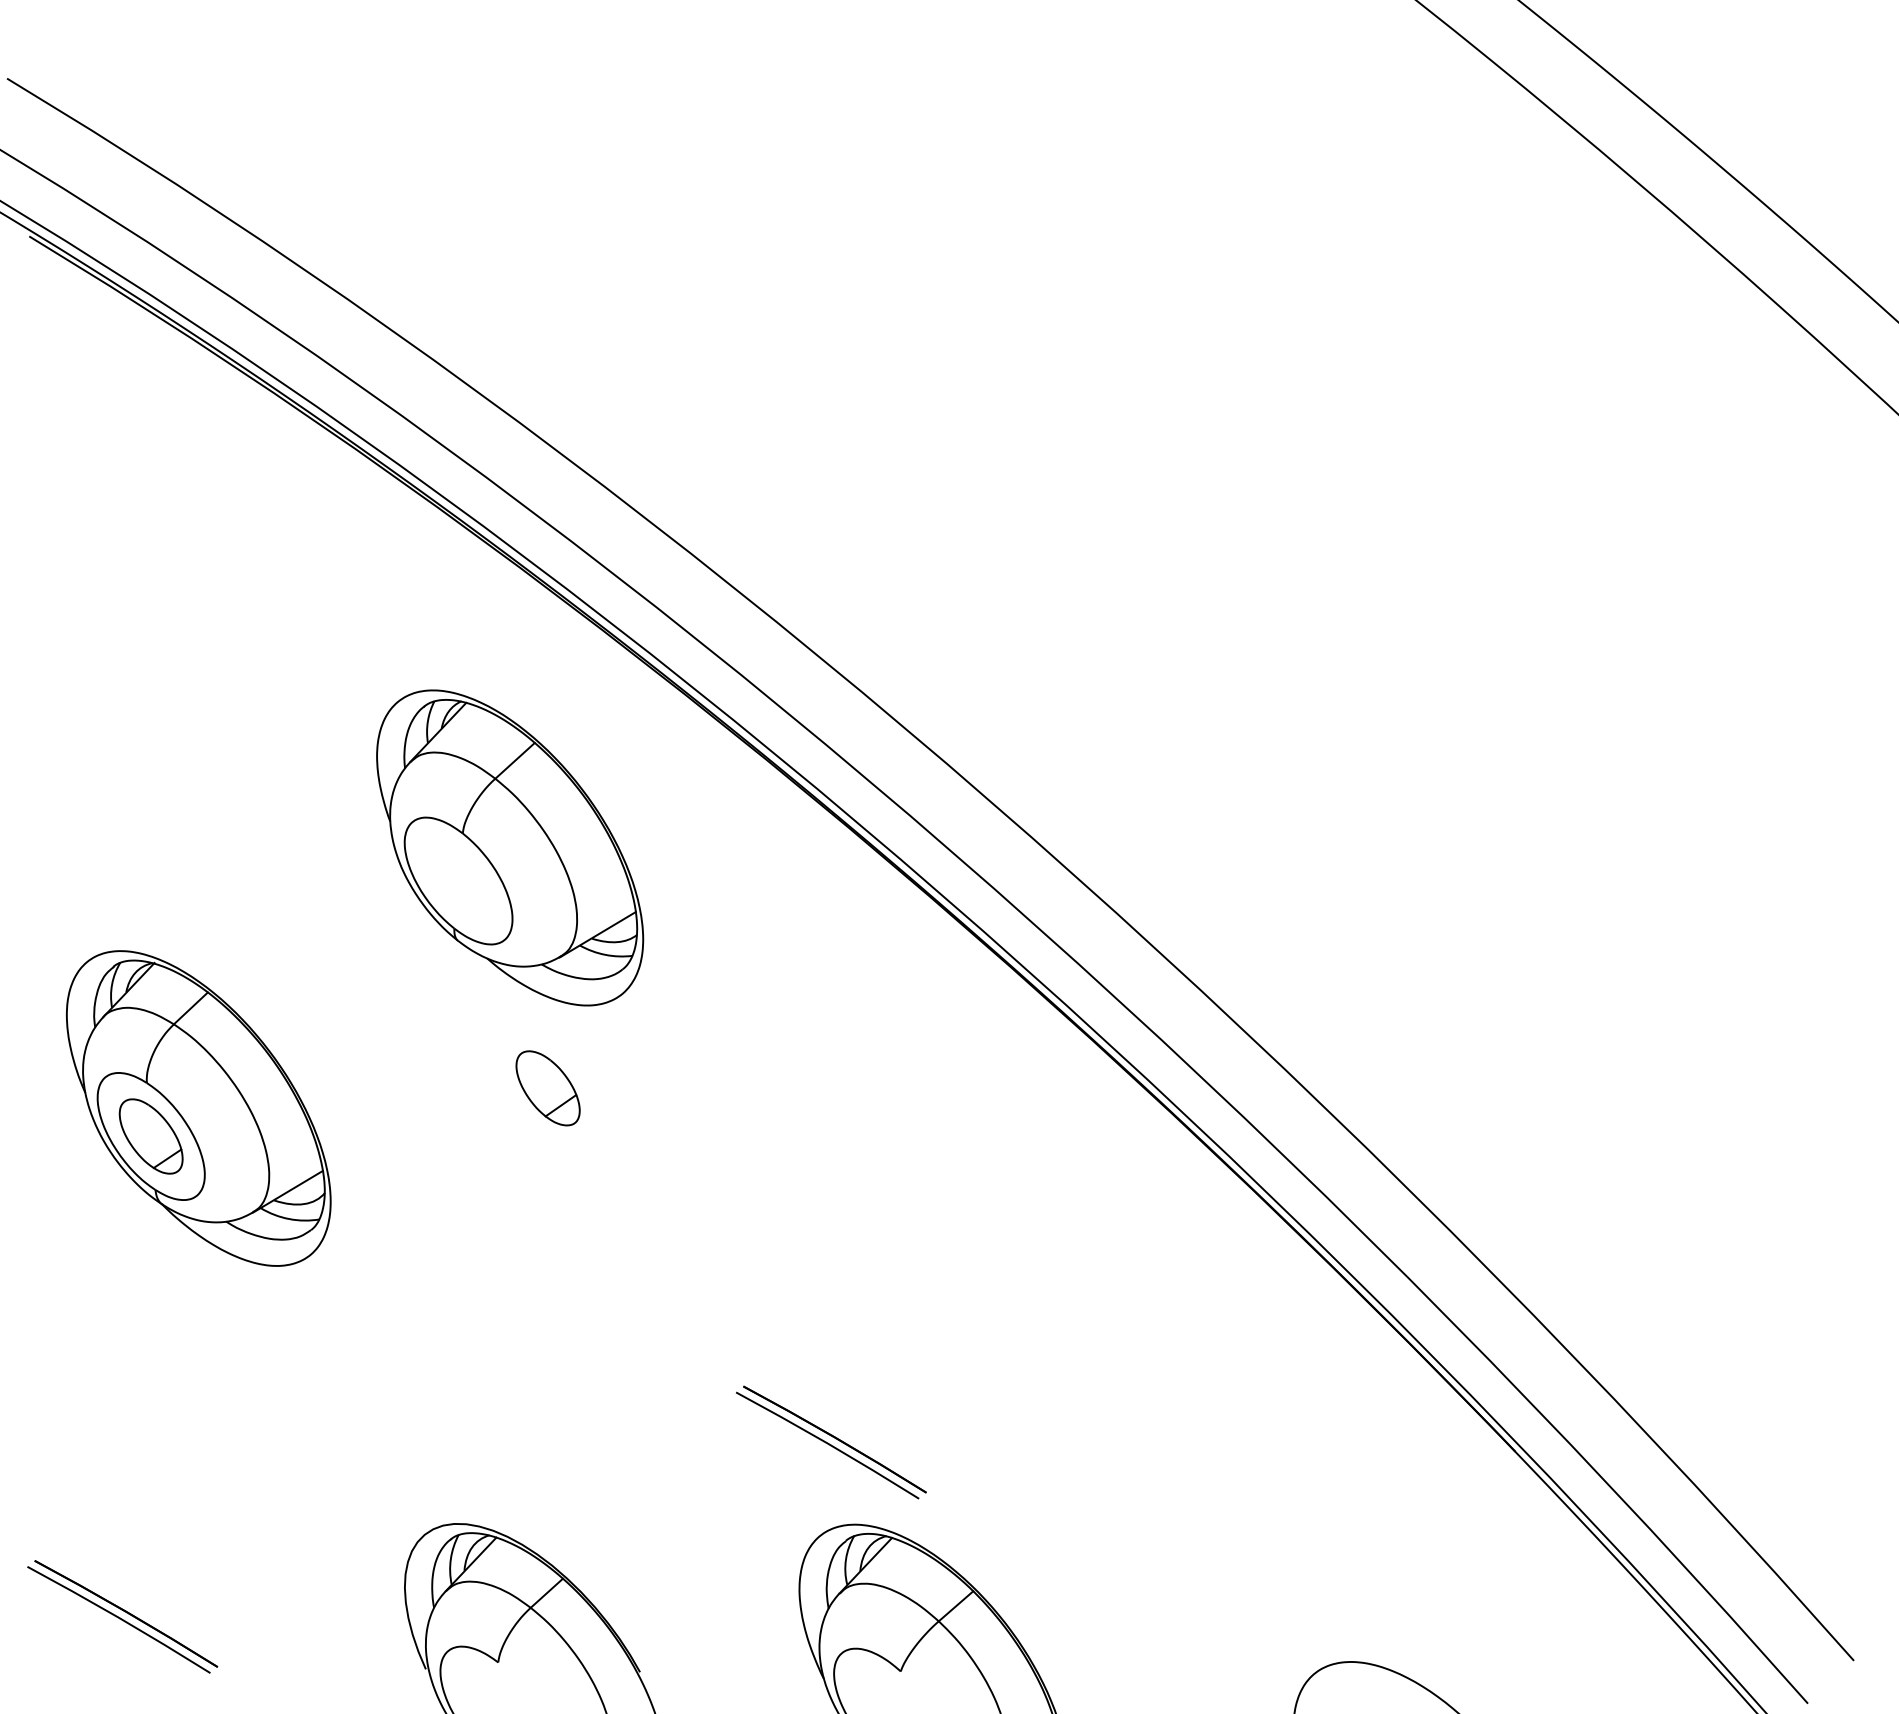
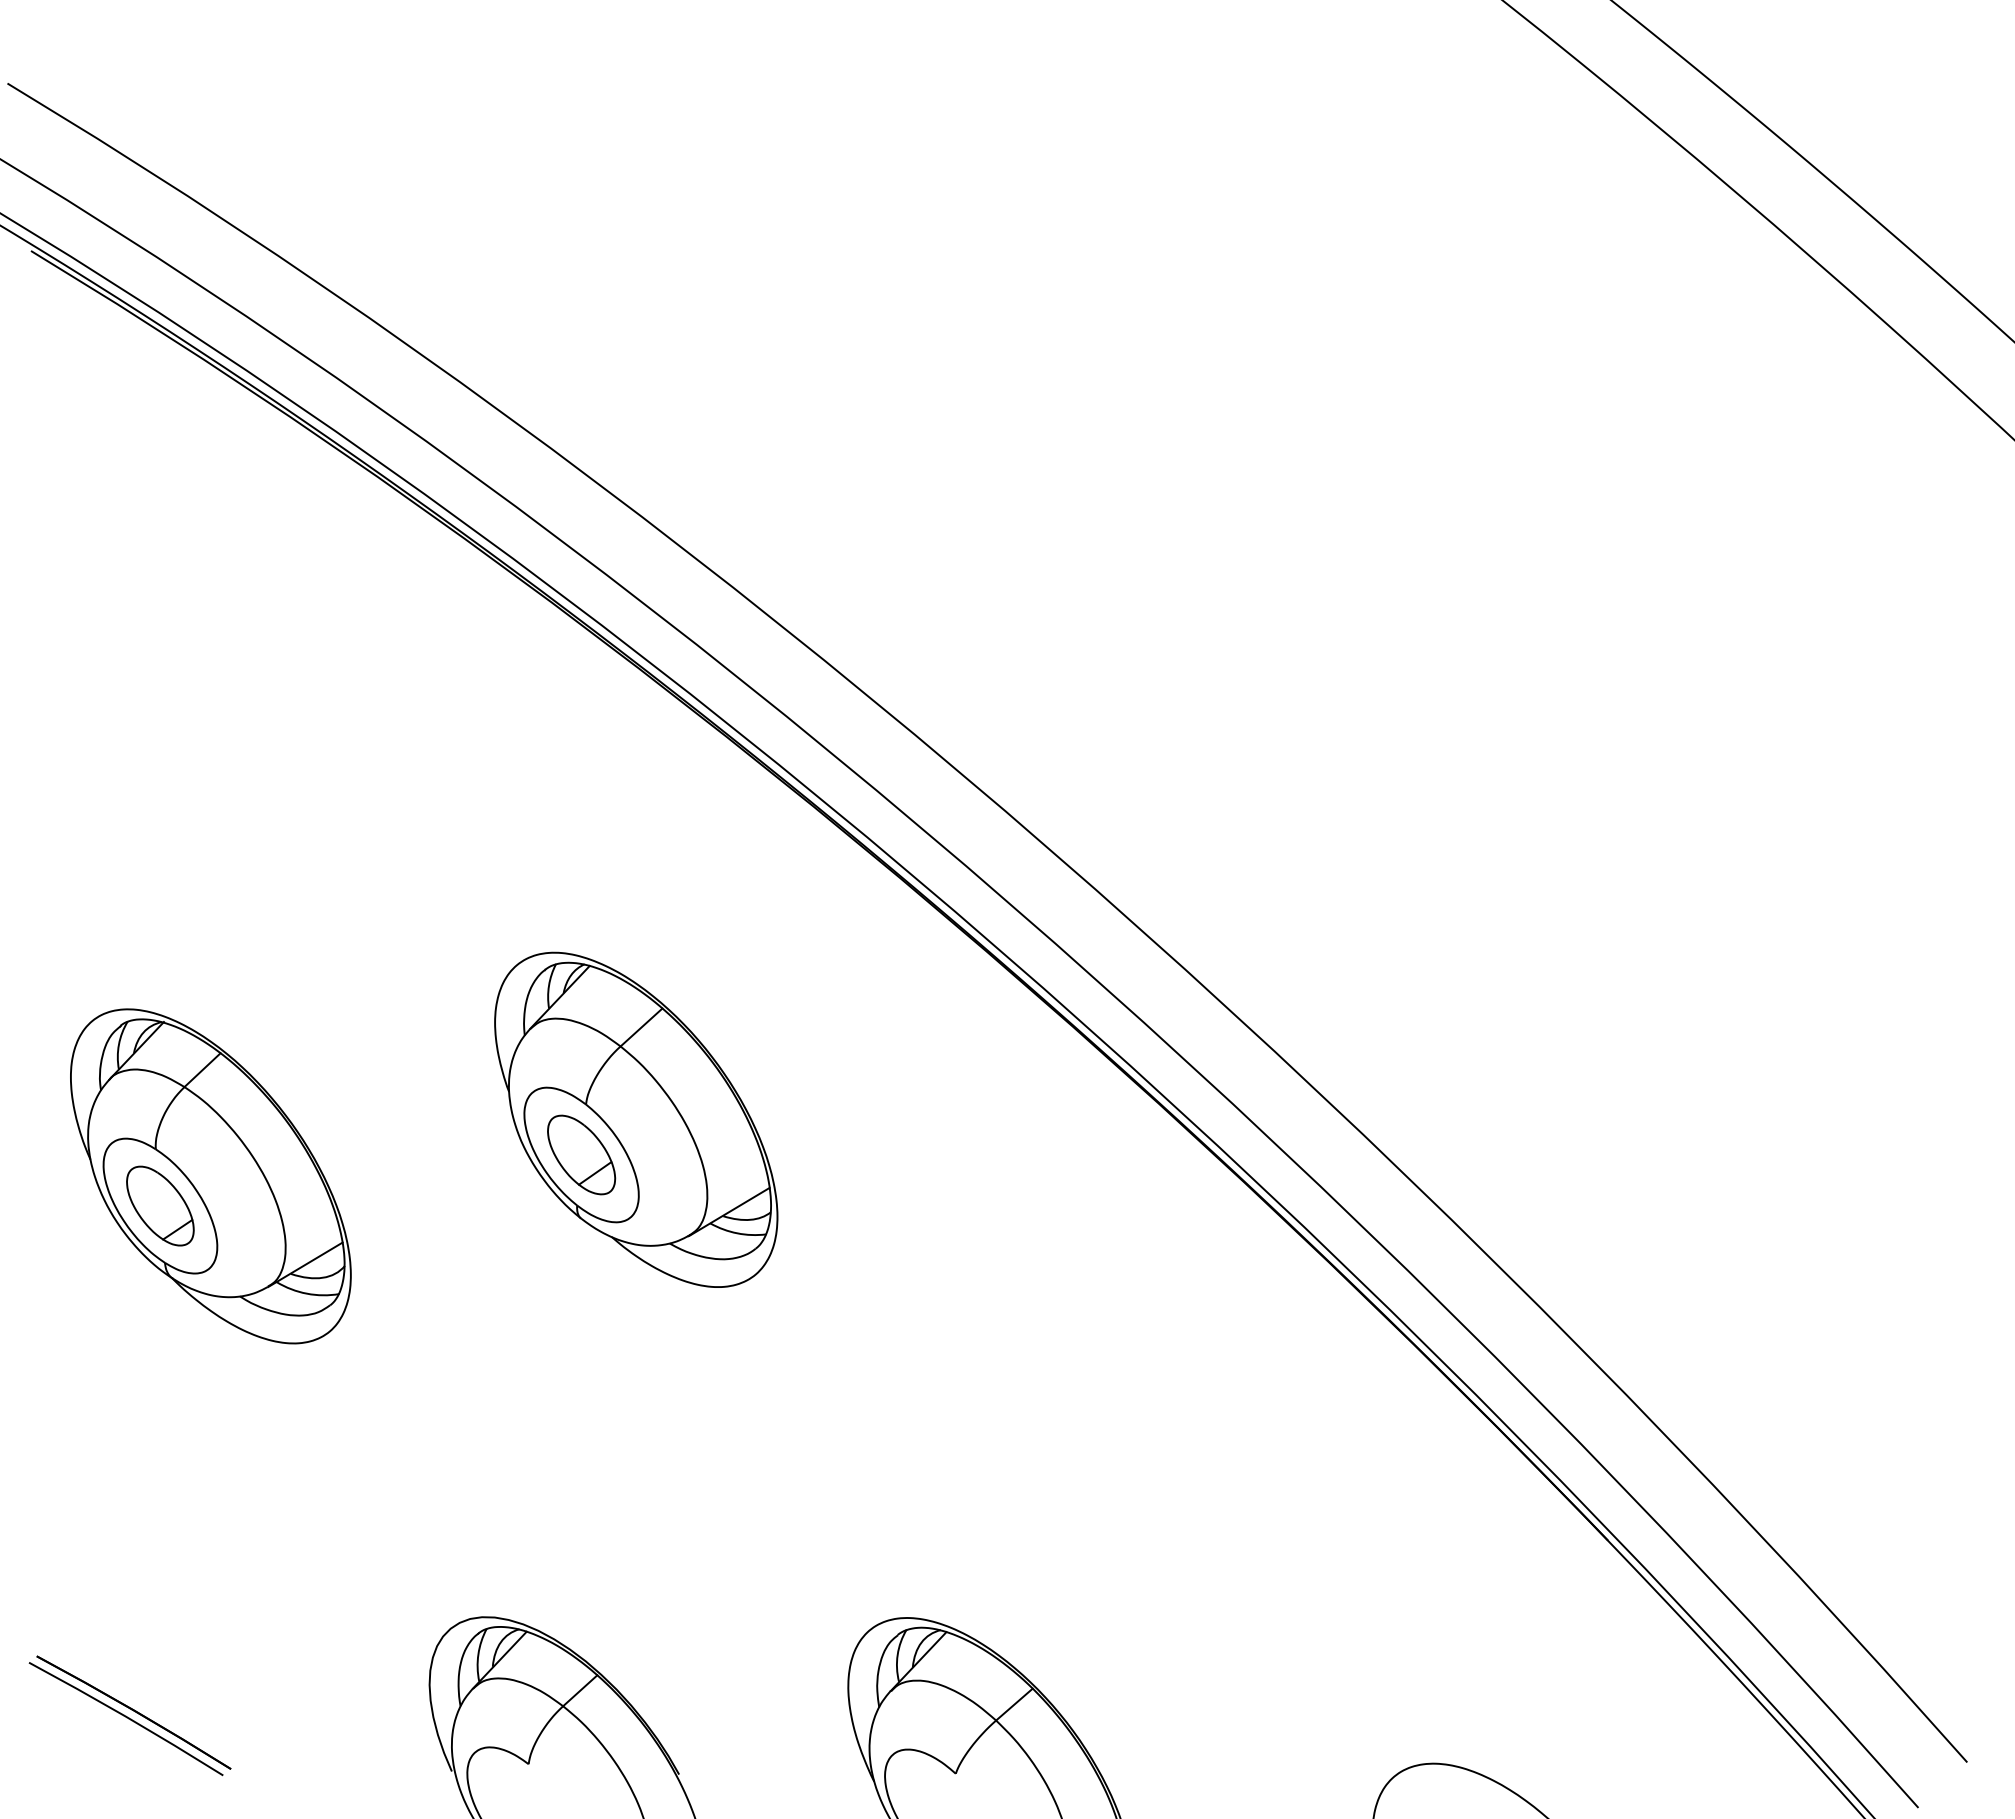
part: (510, 847) -> (636, 1119), moved
part: (830, 1442) -> (881, 1530), removed

